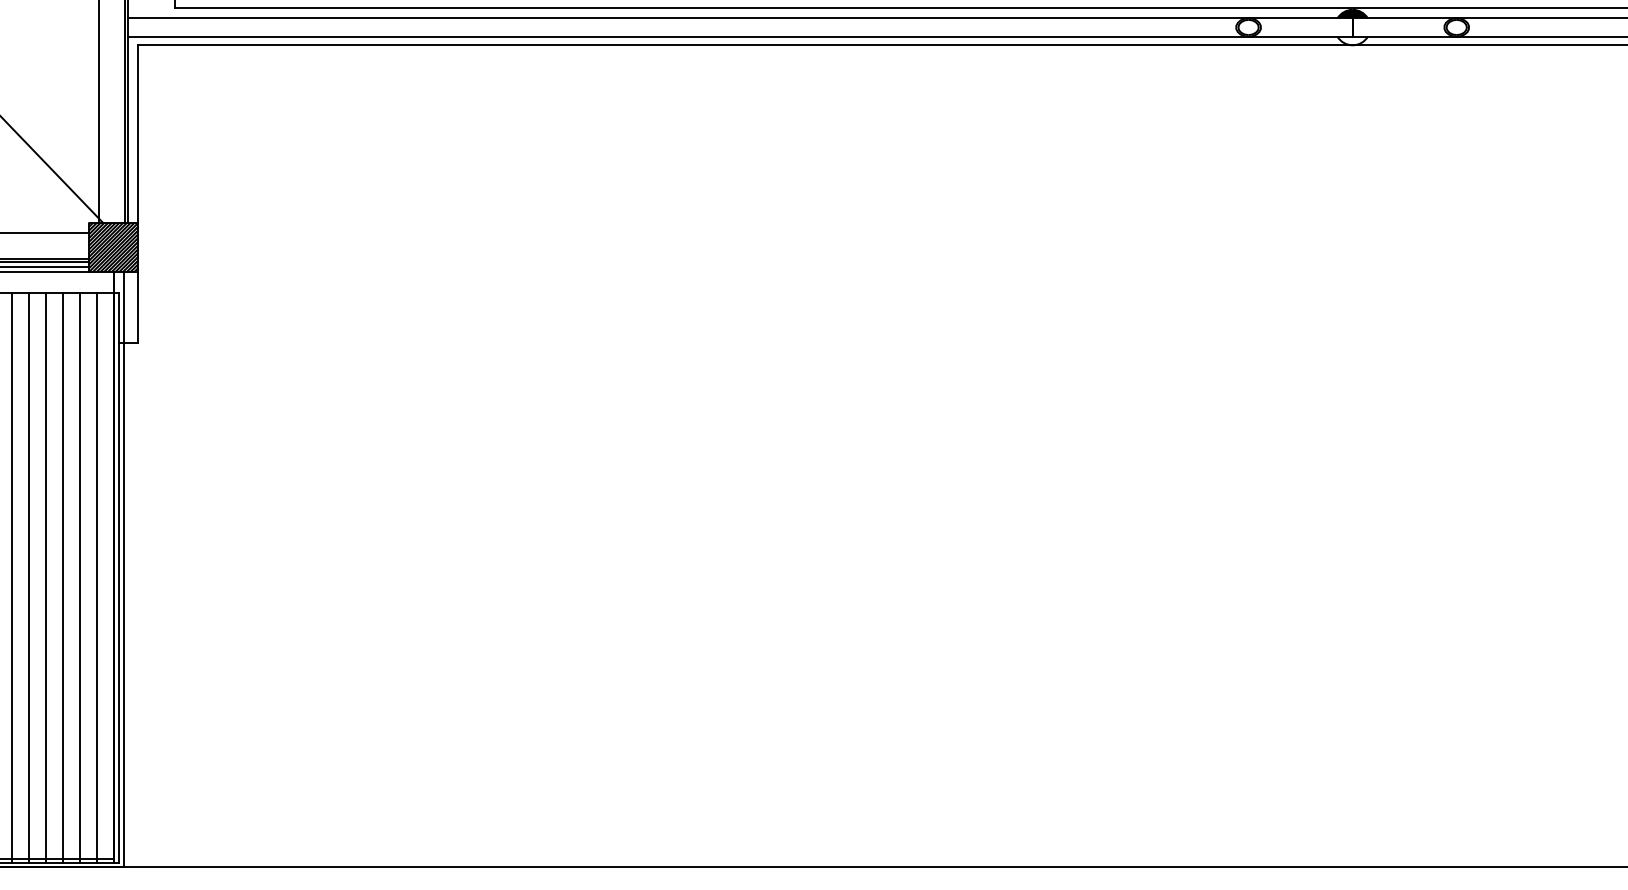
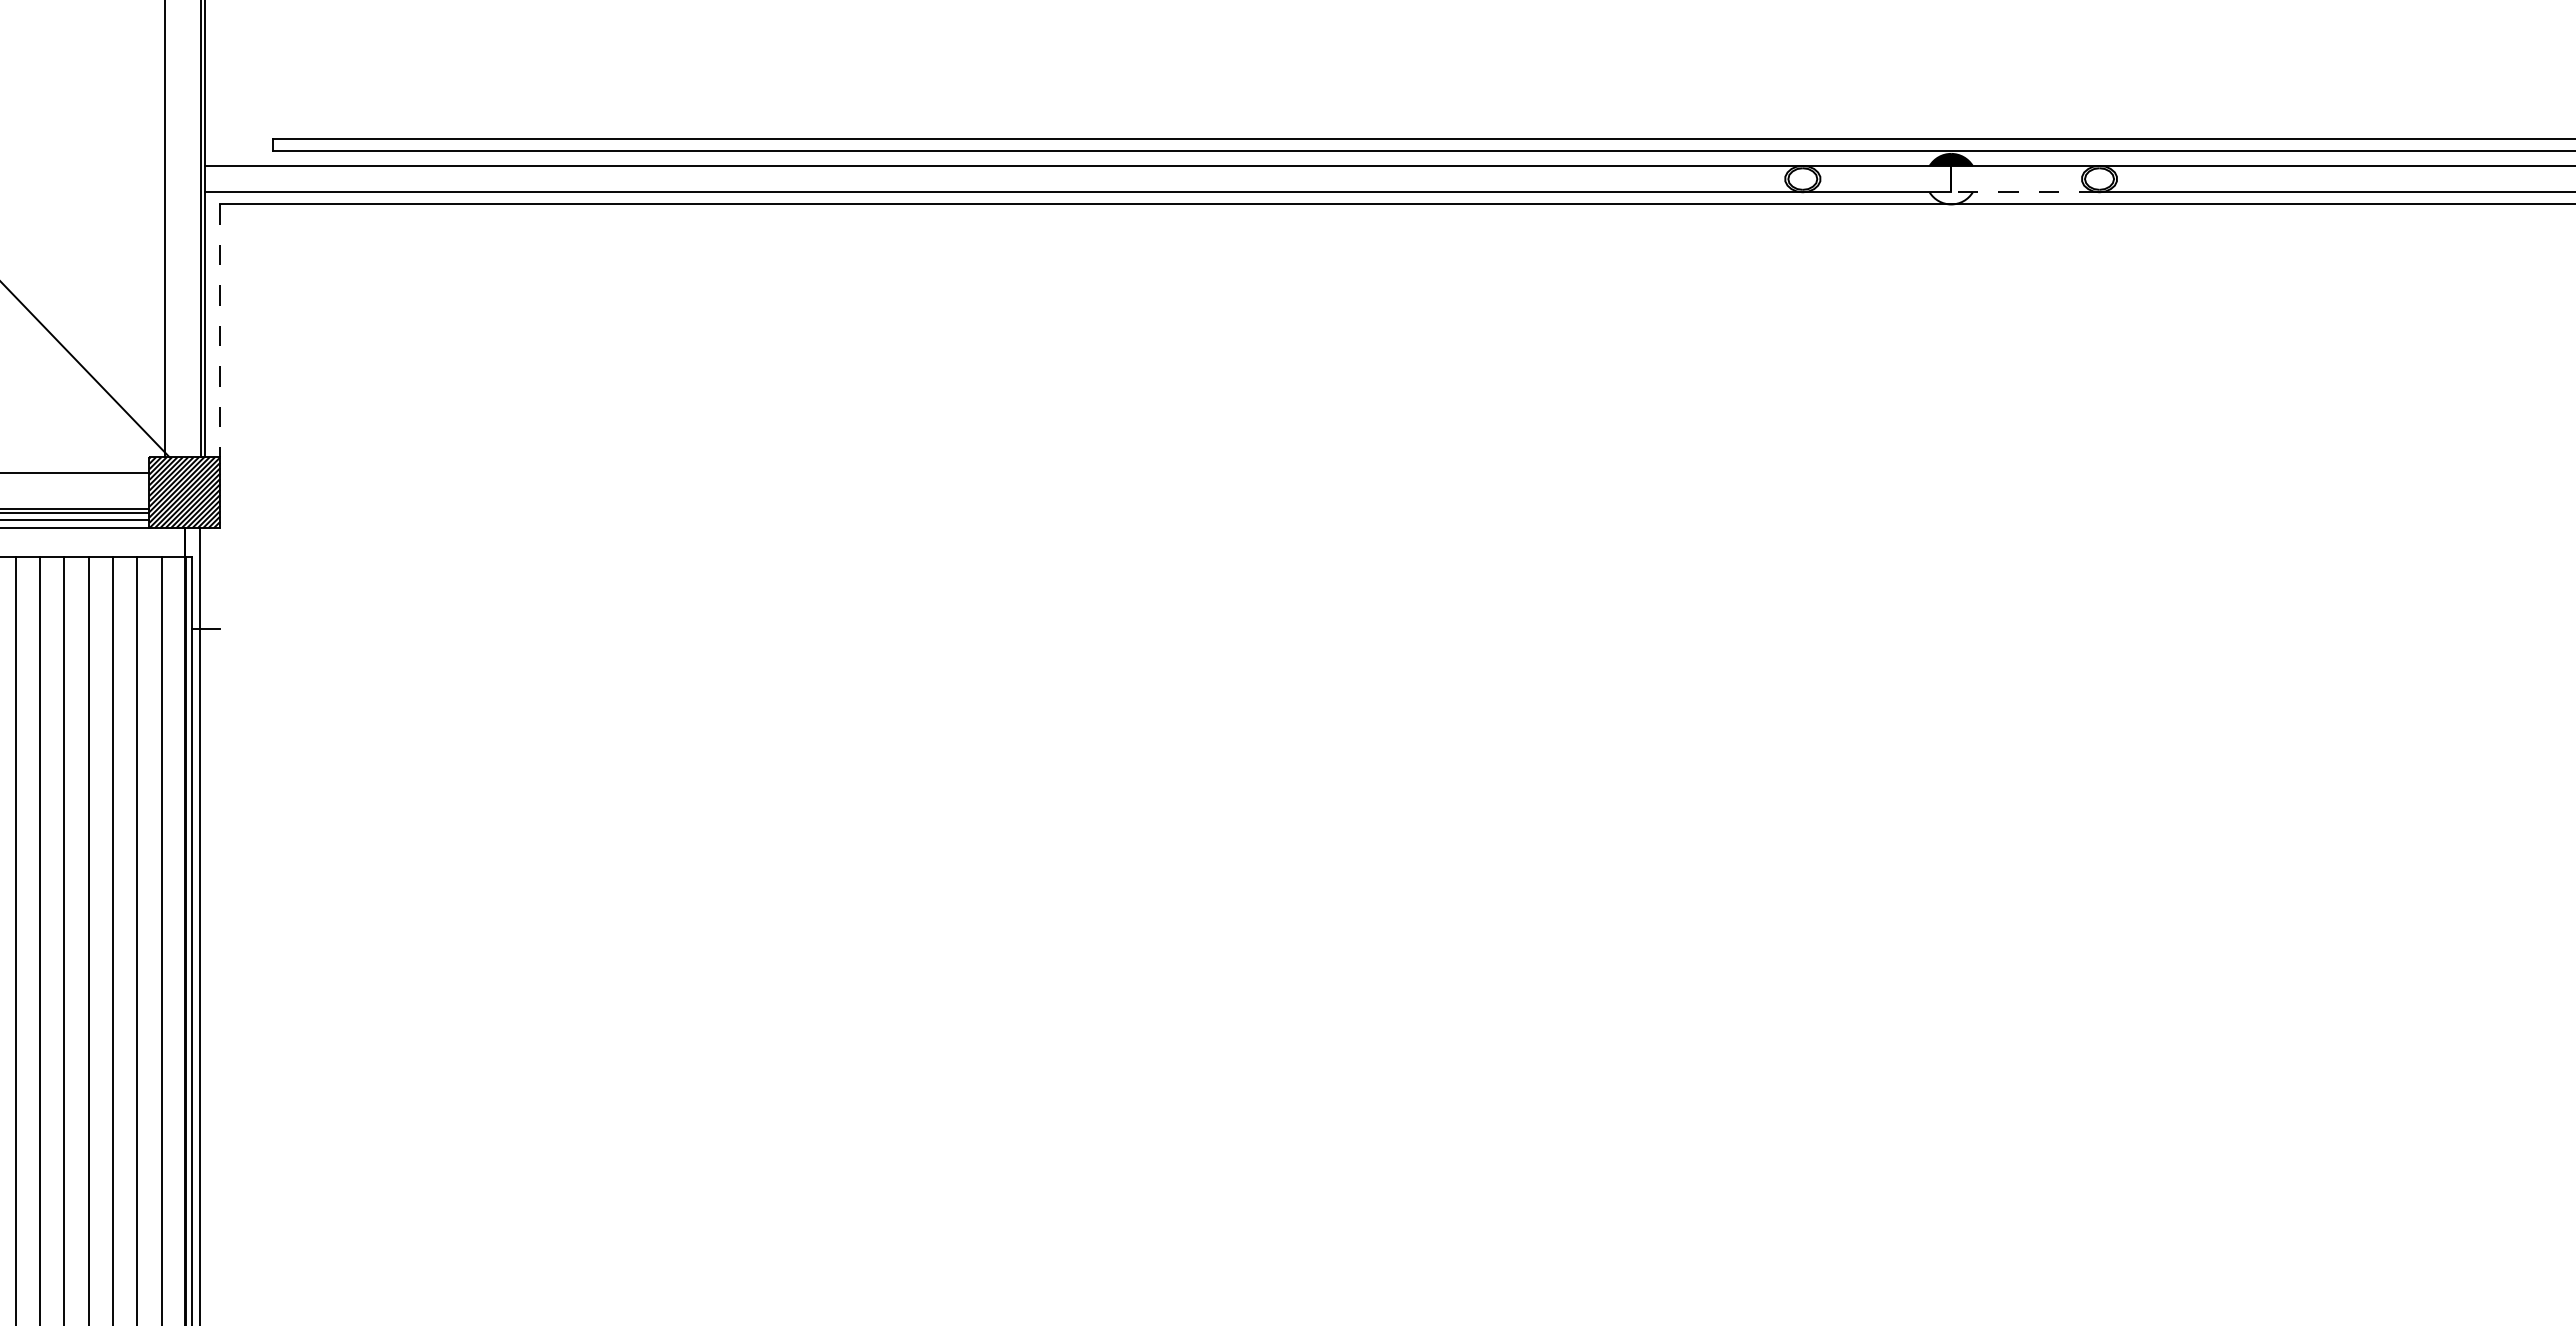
line: (1404, 36) -> (2024, 192), solid -> dashed
line: (138, 134) -> (220, 331), solid -> dashed
line: (138, 307) -> (220, 578), removed

